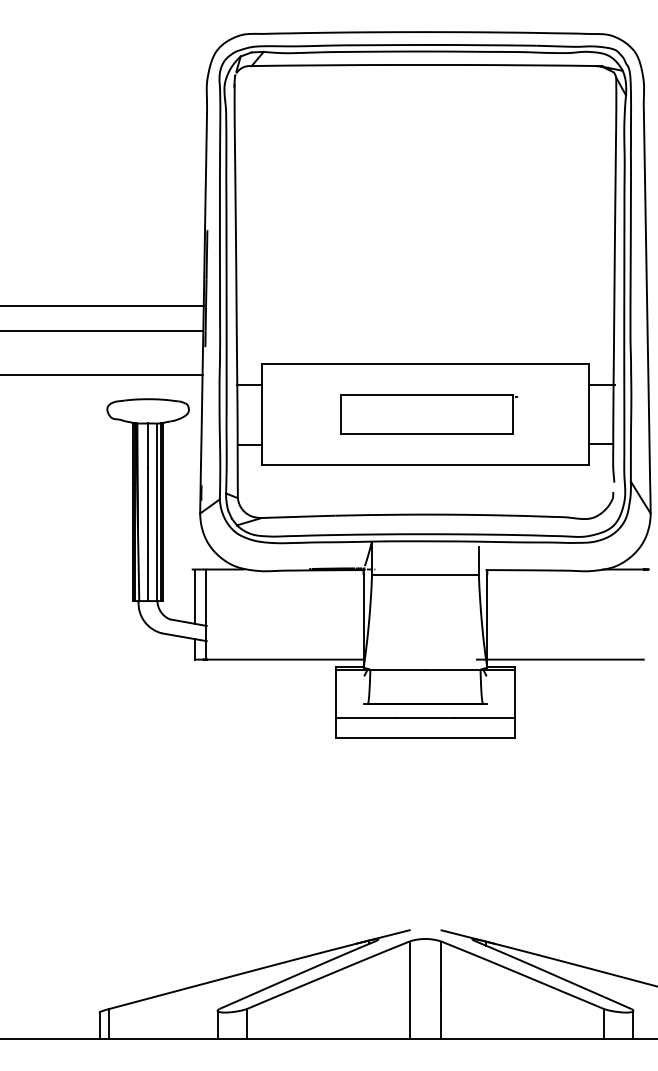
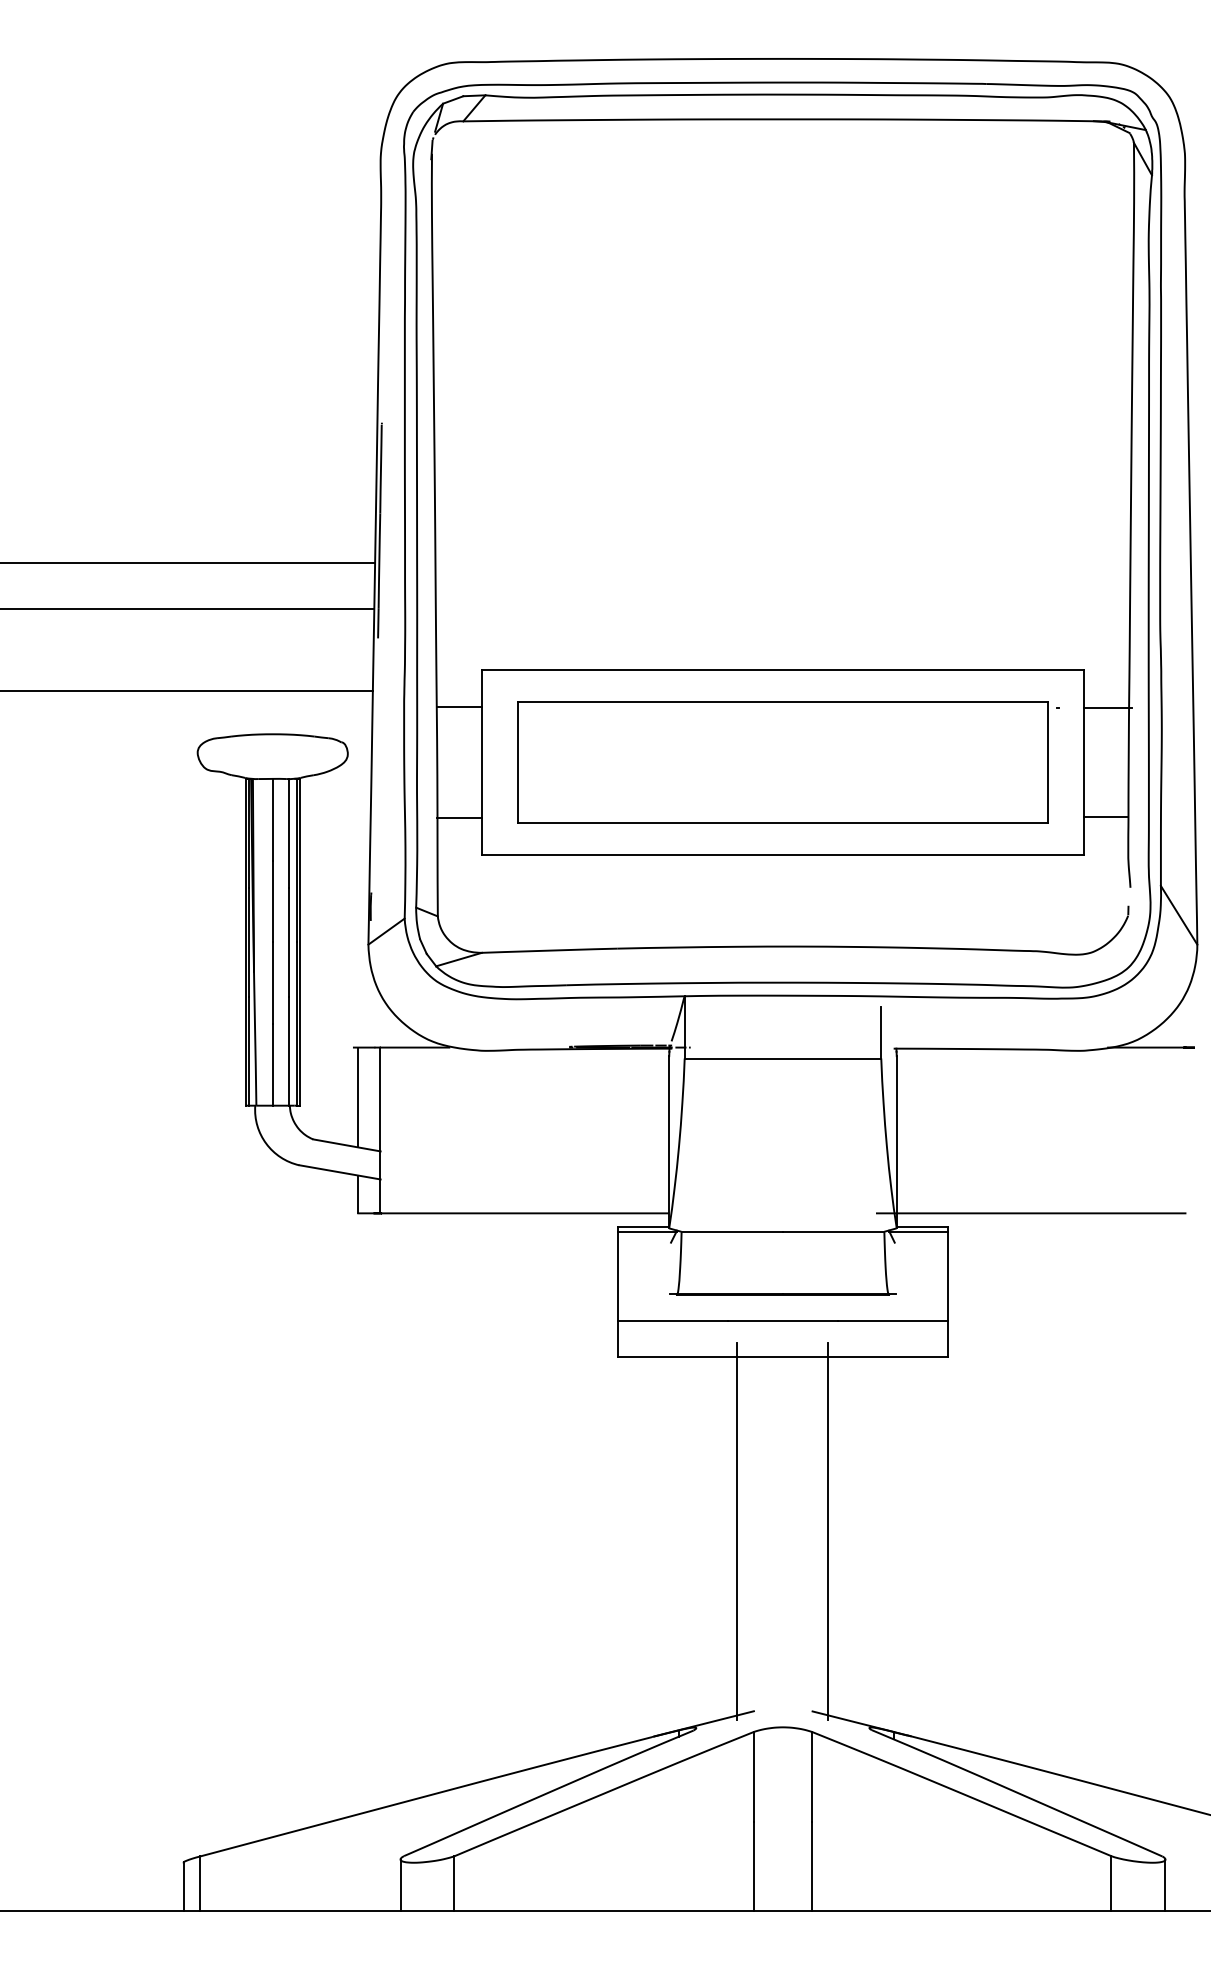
part: (428, 414) -> (788, 762), size x1.67
line: (400, 832) -> (737, 1531), added
line: (450, 832) -> (829, 1531), added

